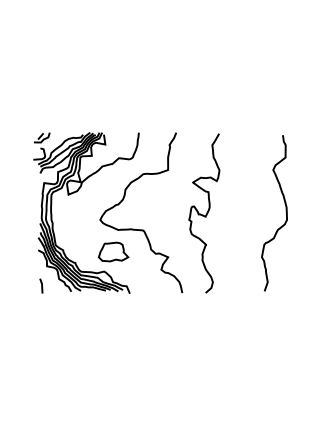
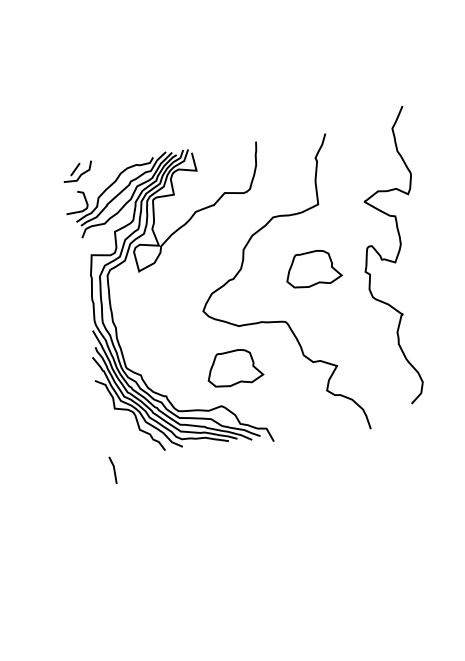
part: (161, 203) -> (313, 267), added
curve: (203, 214) -> (390, 258), moved
line: (41, 285) -> (113, 469), moved

